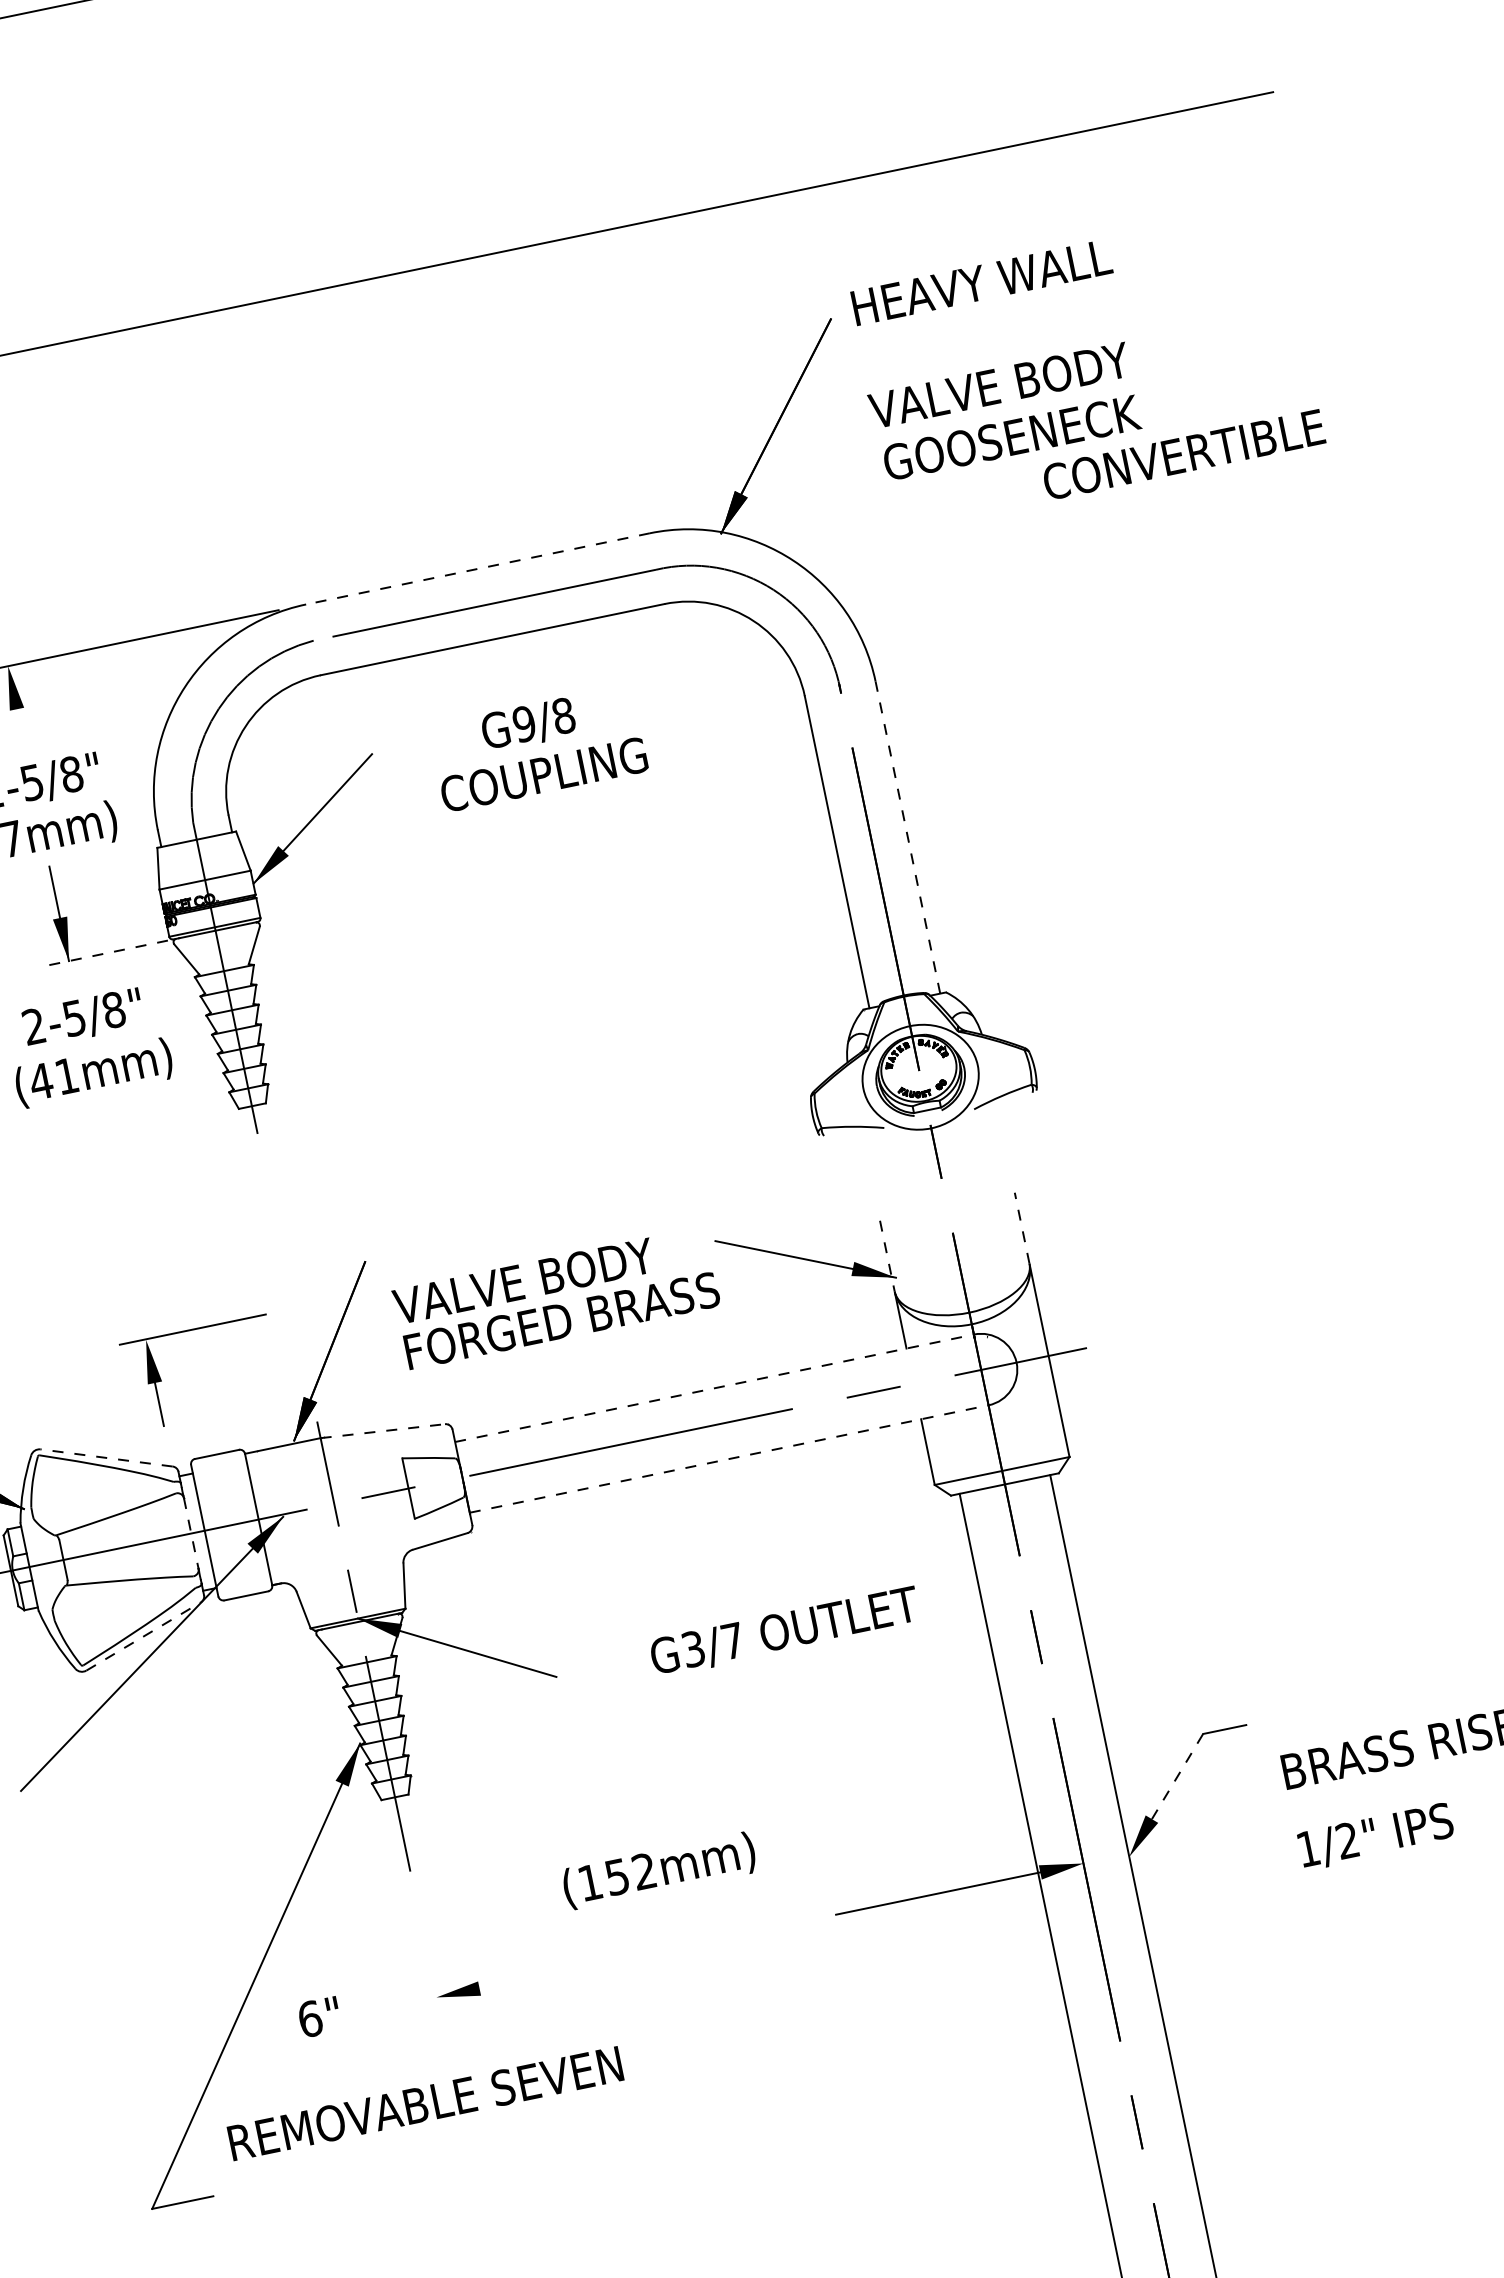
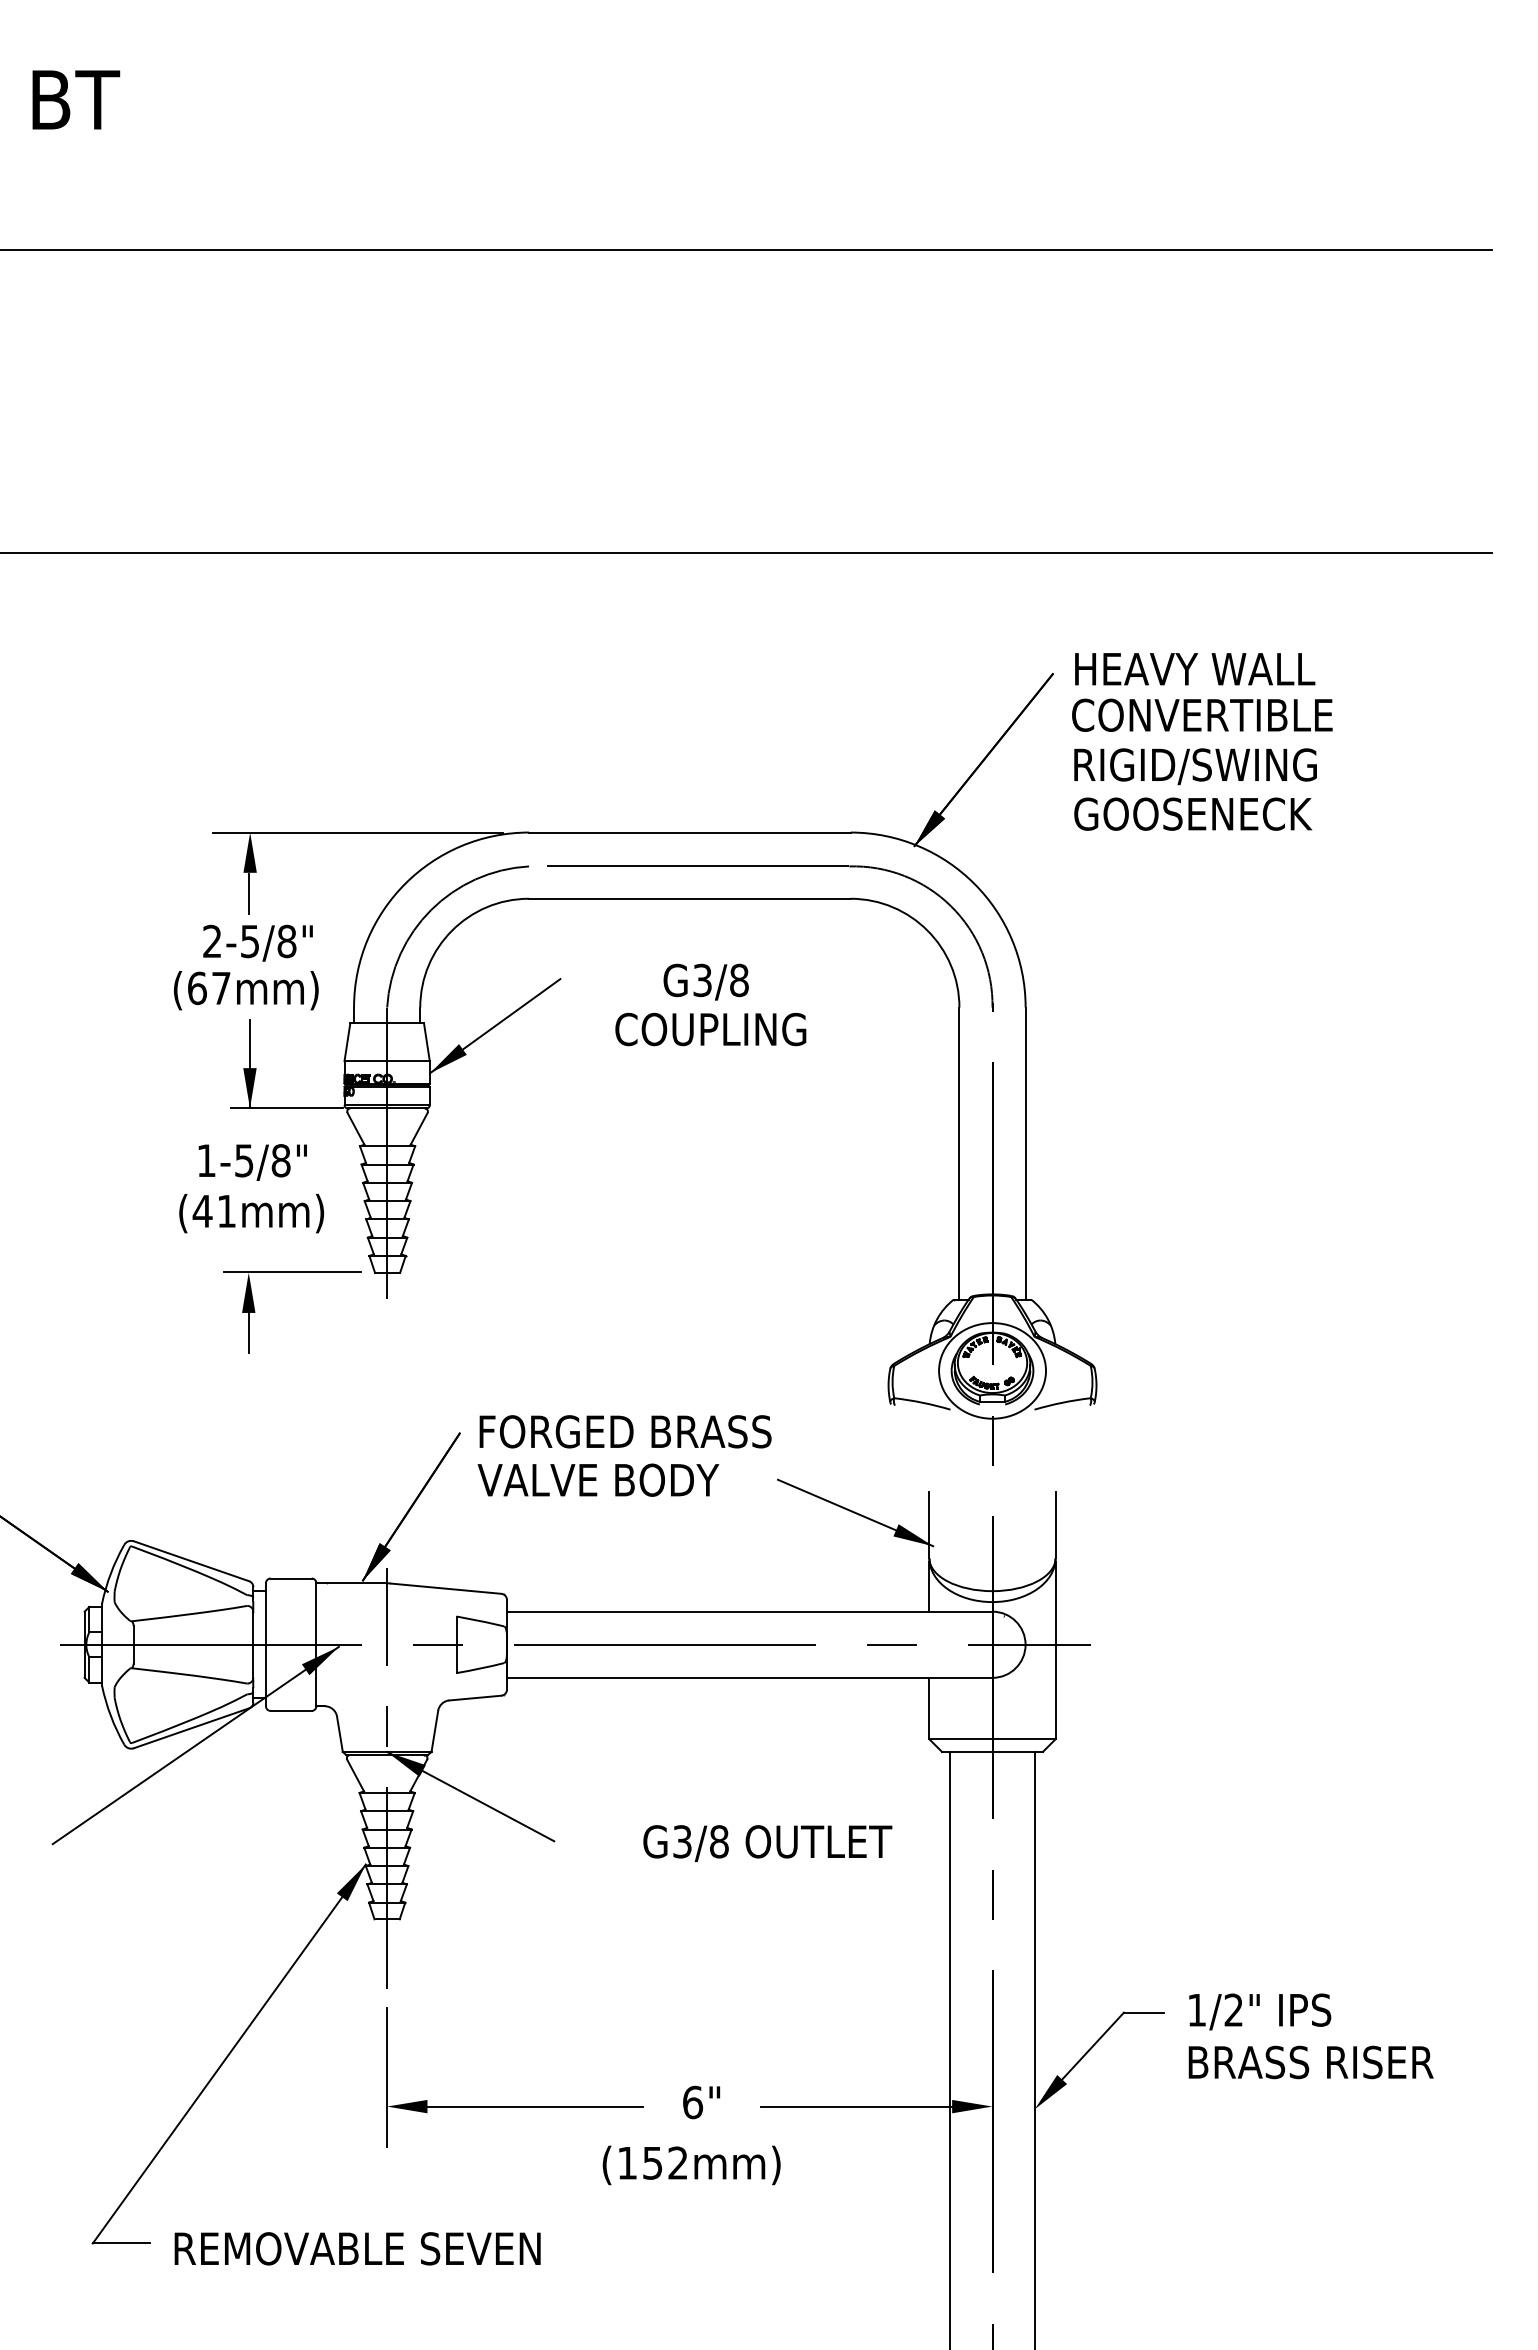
text: (1001, 386) -> (1193, 766), VALVE BODY -> RIGID/SWING
text: (1183, 453) -> (1202, 714), moved
line: (477, 568) -> (689, 832), dashed -> solid
text: (524, 723) -> (702, 979), G9/8 -> G3/8
line: (20, 731) -> (249, 893), added
line: (907, 837) -> (1025, 1153), dashed -> solid
line: (108, 953) -> (286, 1108), dashed -> solid
text: (34, 1026) -> (206, 1160), 2-5/8" -> 1-5/8"
line: (1021, 1227) -> (1055, 1524), dashed -> solid
line: (887, 1256) -> (929, 1525), dashed -> solid
text: (561, 1320) -> (625, 1431), moved
part: (162, 1381) -> (255, 1312), moved
line: (714, 1388) -> (749, 1611), dashed -> solid
line: (383, 1431) -> (444, 1588), dashed -> solid
line: (105, 1458) -> (190, 1561), dashed -> solid
line: (728, 1458) -> (749, 1677), dashed -> solid
line: (191, 1534) -> (253, 1645), dashed -> solid
line: (143, 1636) -> (191, 1728), dashed -> solid
text: (733, 1640) -> (719, 1841), G3/7 -> G3/8
line: (1178, 1776) -> (1093, 2046), dashed -> solid
text: (1376, 1836) -> (1260, 2011), moved
text: (659, 1871) -> (691, 2165), moved
line: (595, 1964) -> (535, 2106), added
line: (430, 1966) -> (387, 2077), added
text: (319, 2017) -> (701, 2102), moved
text: (425, 2103) -> (357, 2248), moved

